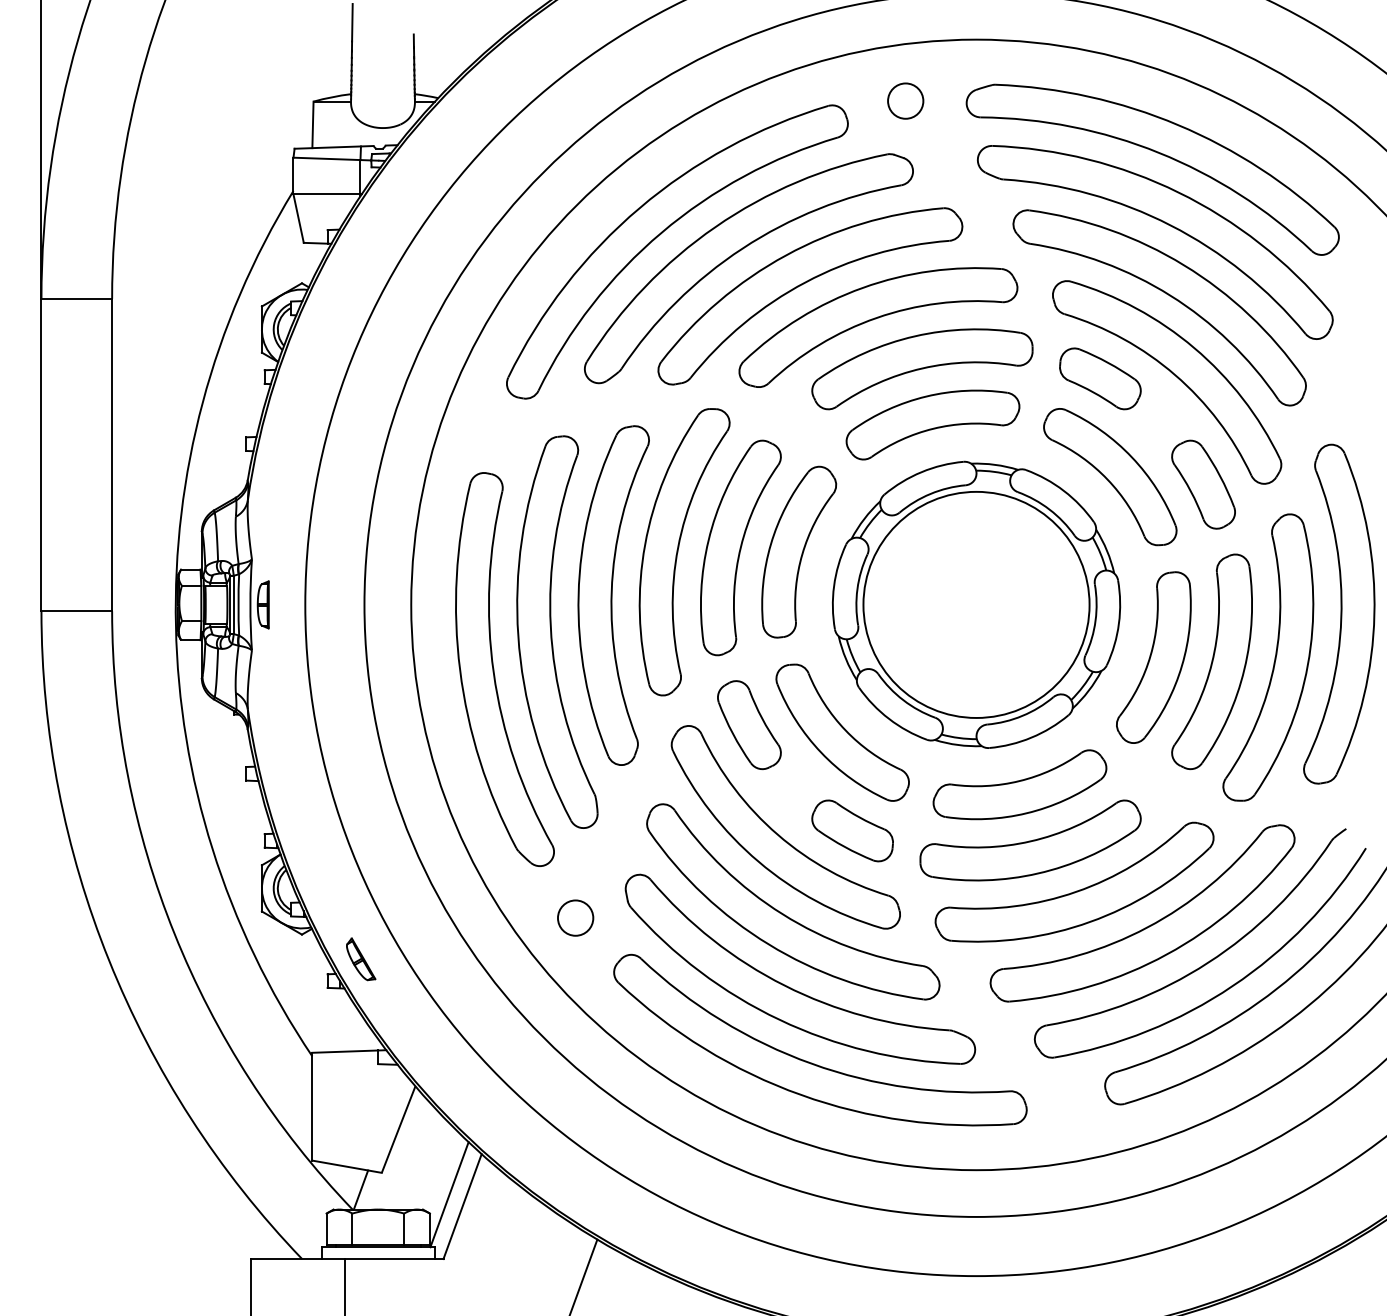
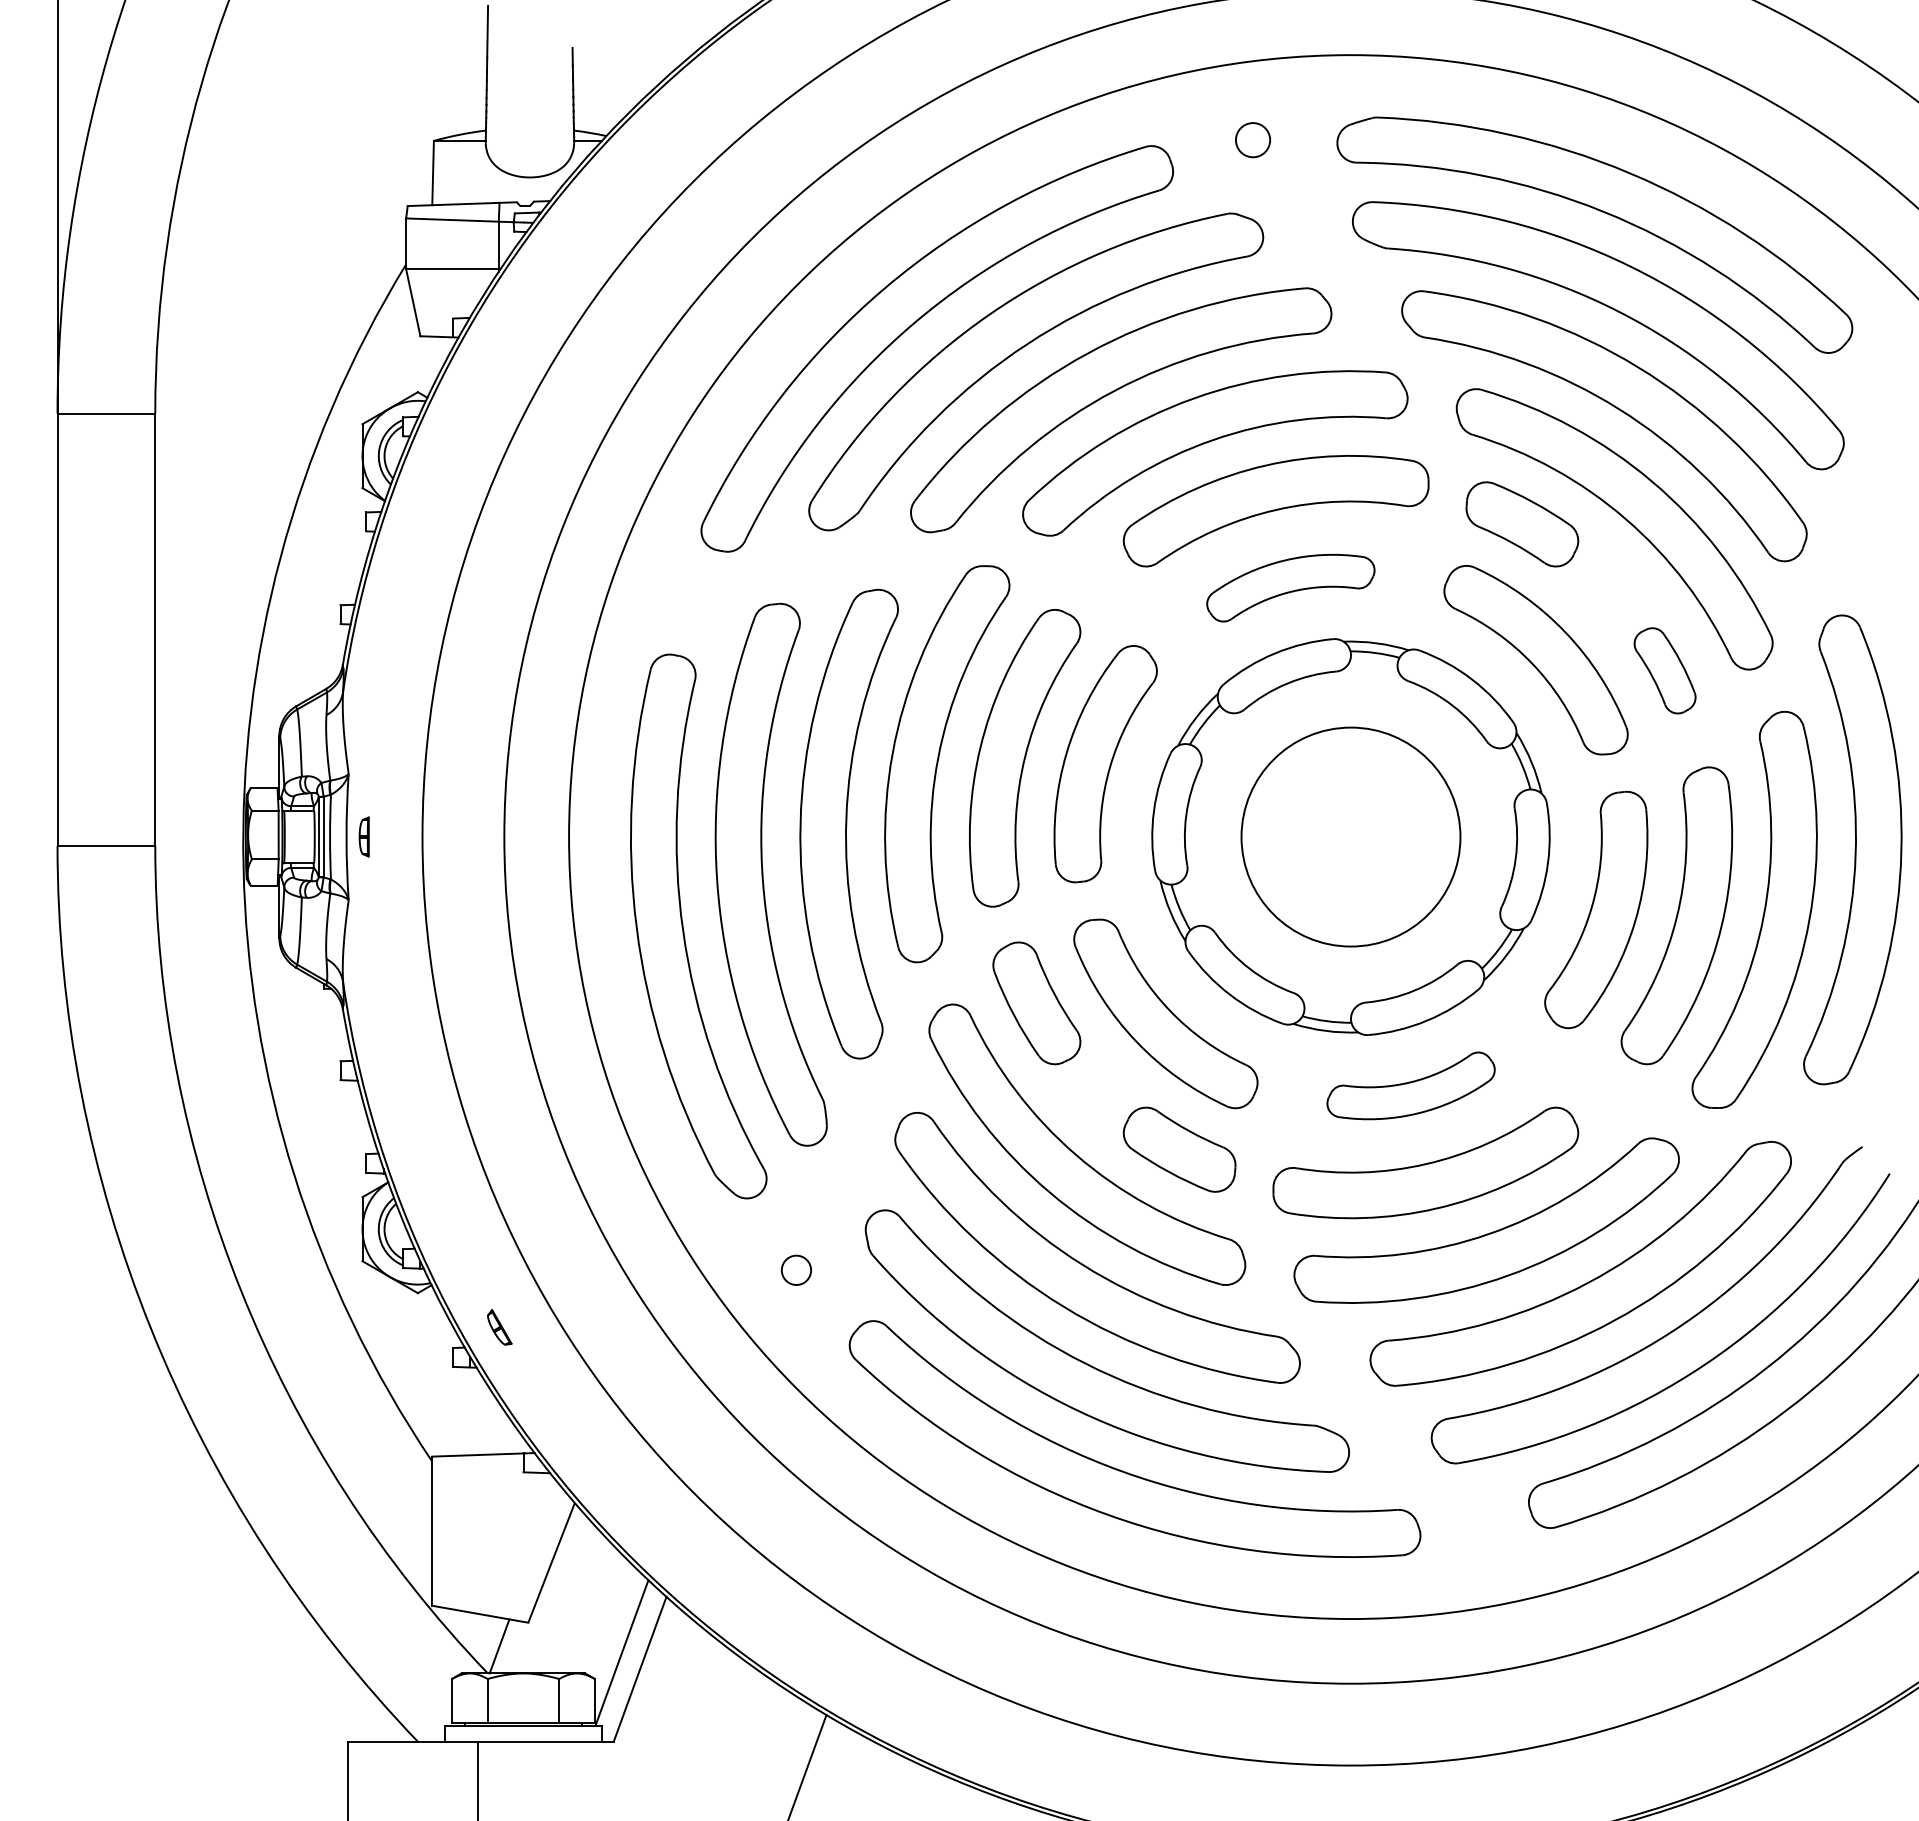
circle: (905, 100) -> (1252, 139), size x0.7
part: (932, 424) -> (1290, 587), size x0.7
part: (1203, 484) -> (1664, 670), size x0.7
part: (262, 604) -> (363, 836), size x0.6
circle: (976, 604) -> (1350, 836), size x0.7
part: (1019, 784) -> (1410, 1085), size x0.7
circle: (575, 917) -> (796, 1269), size x0.6
part: (360, 959) -> (499, 1327), size x0.6

